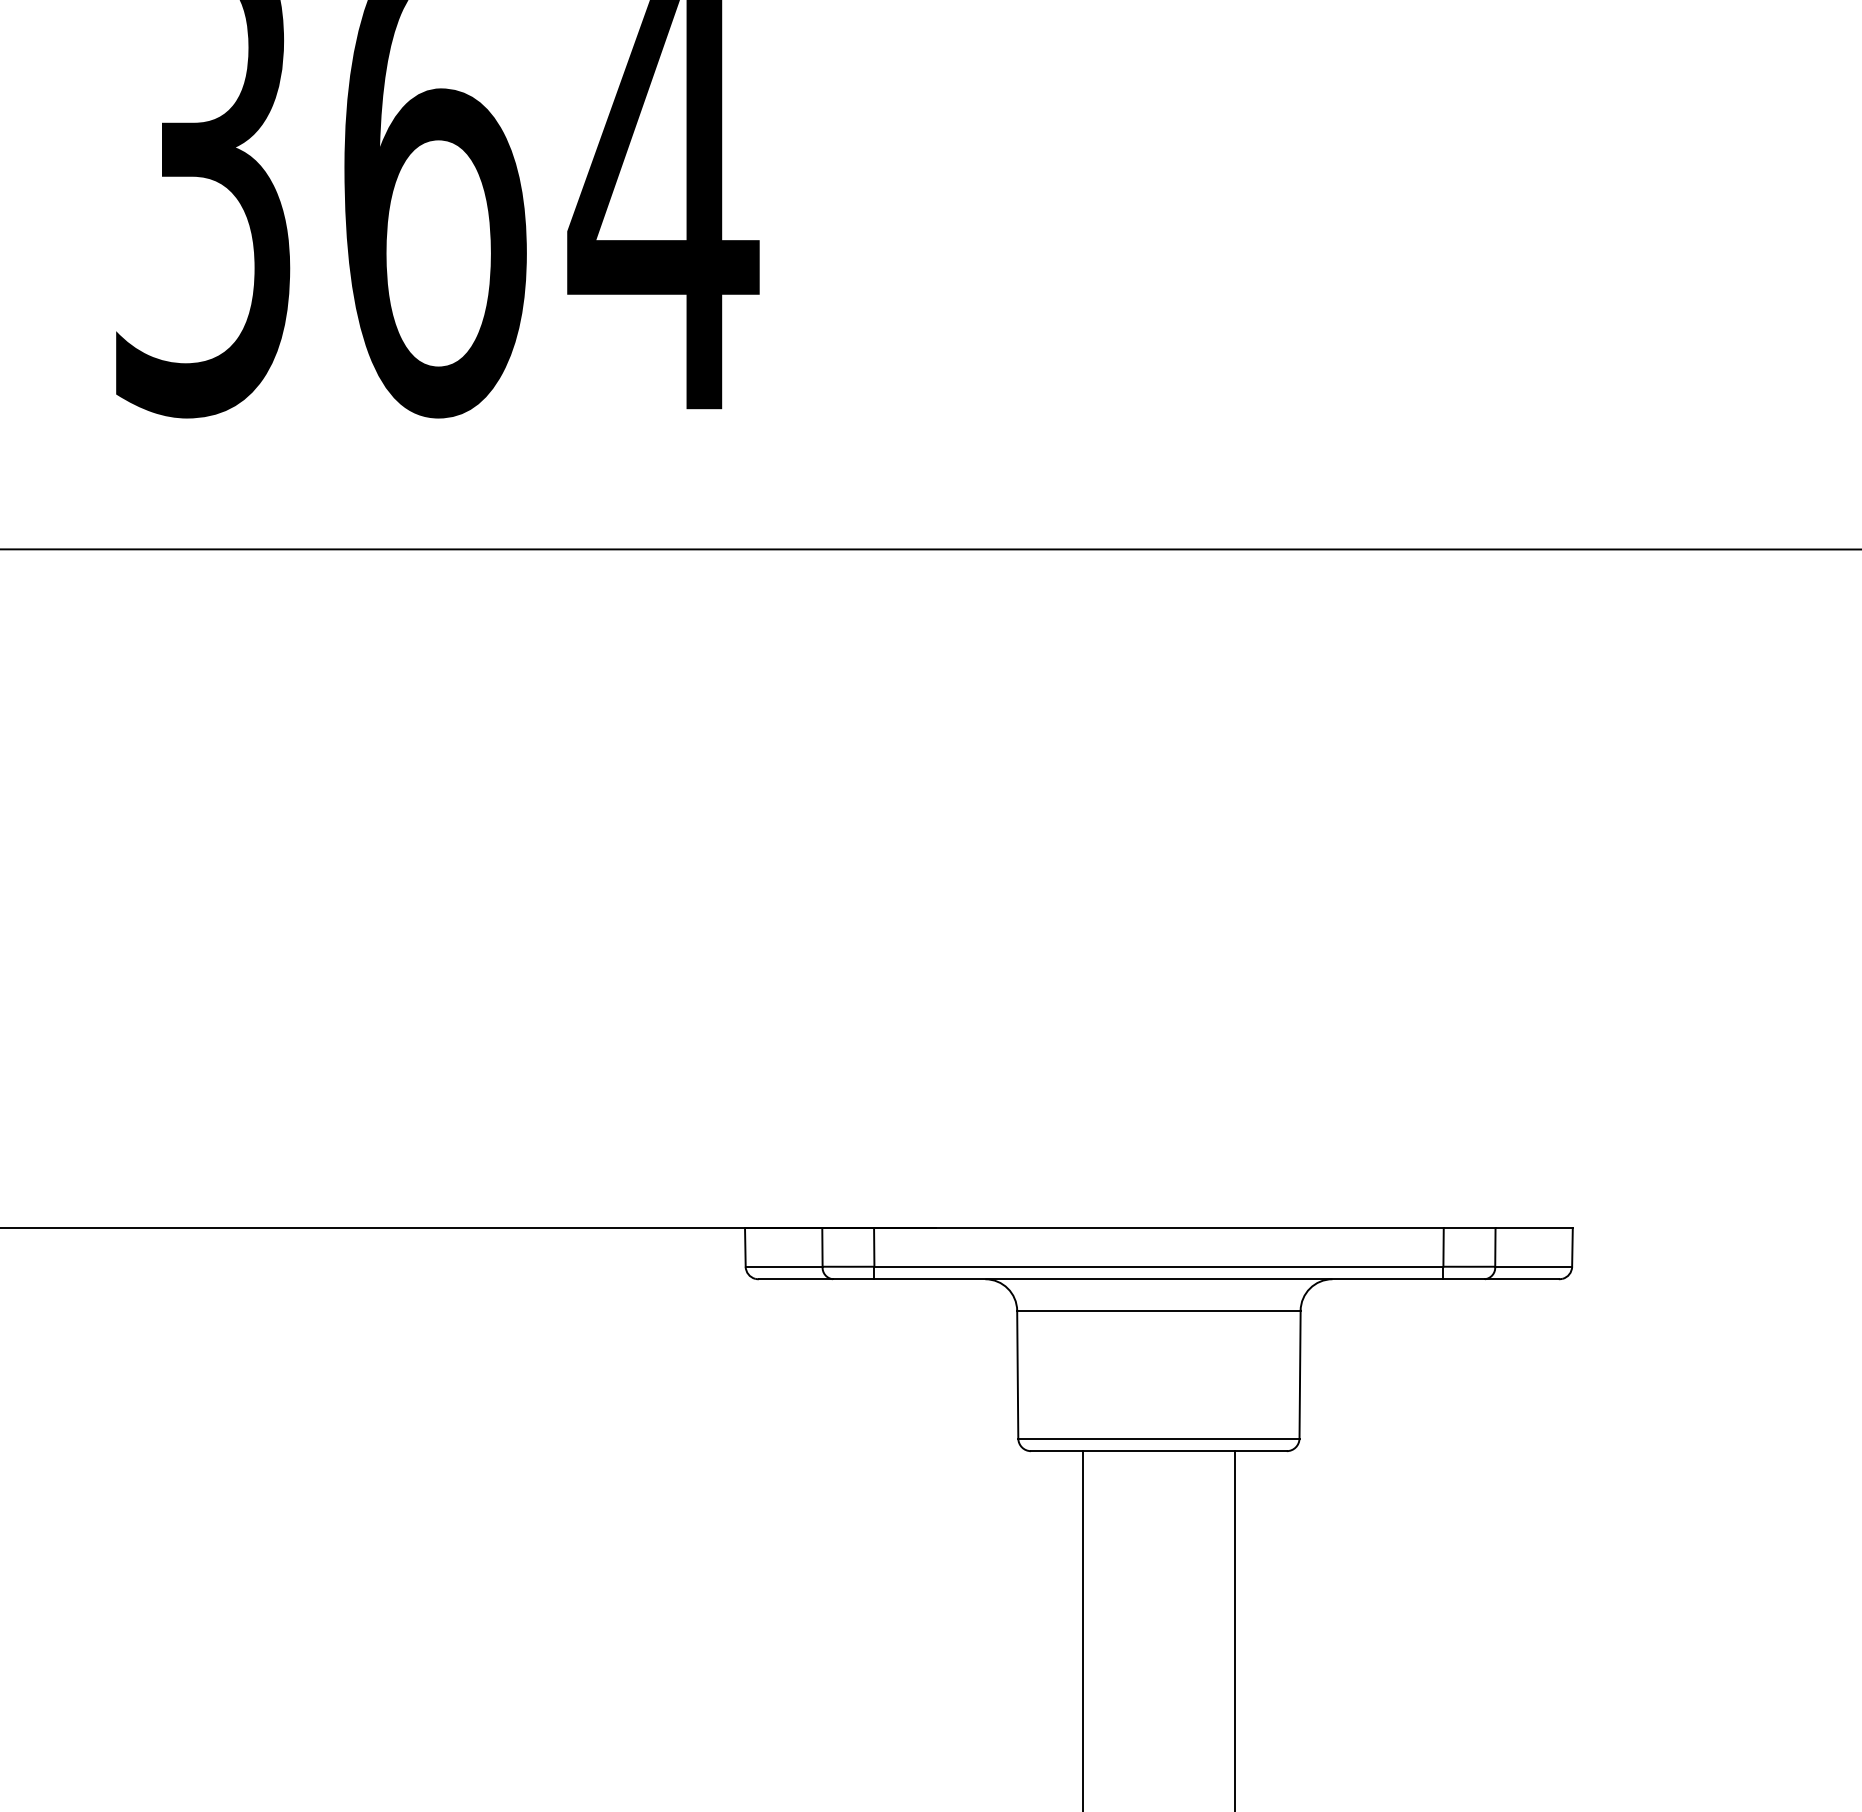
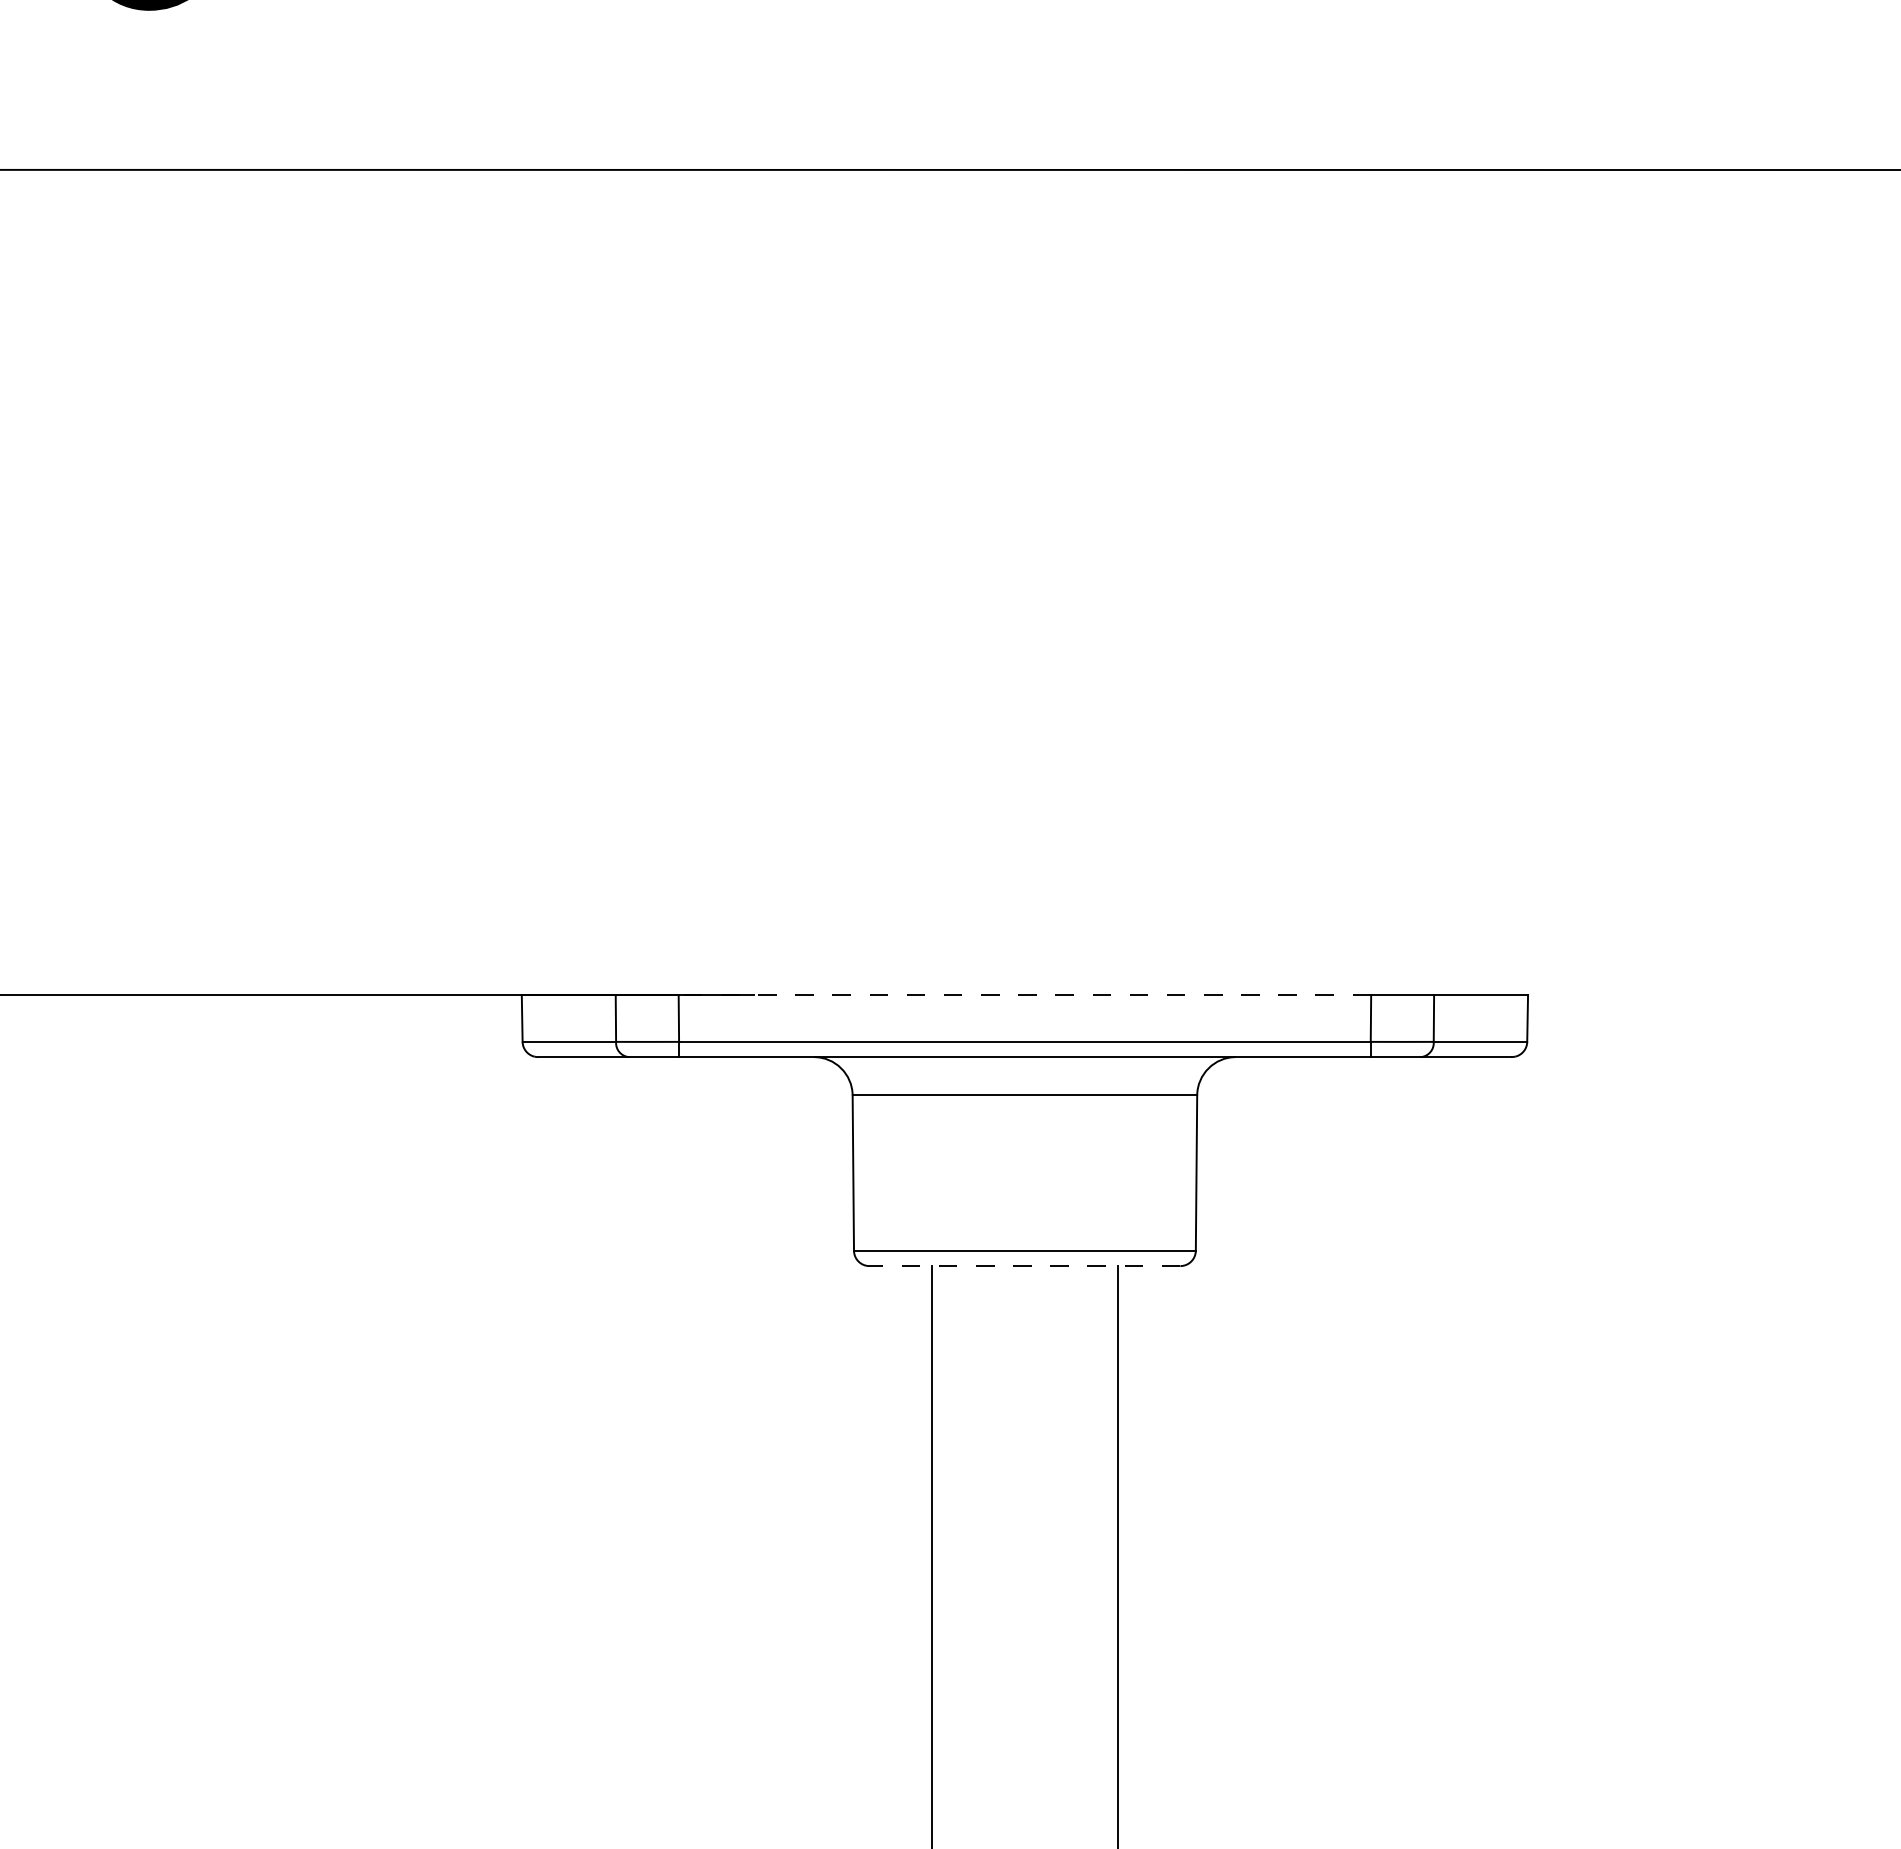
line: (1158, 1228) -> (1024, 995), solid -> dashed
line: (1158, 1451) -> (1024, 1266), solid -> dashed

